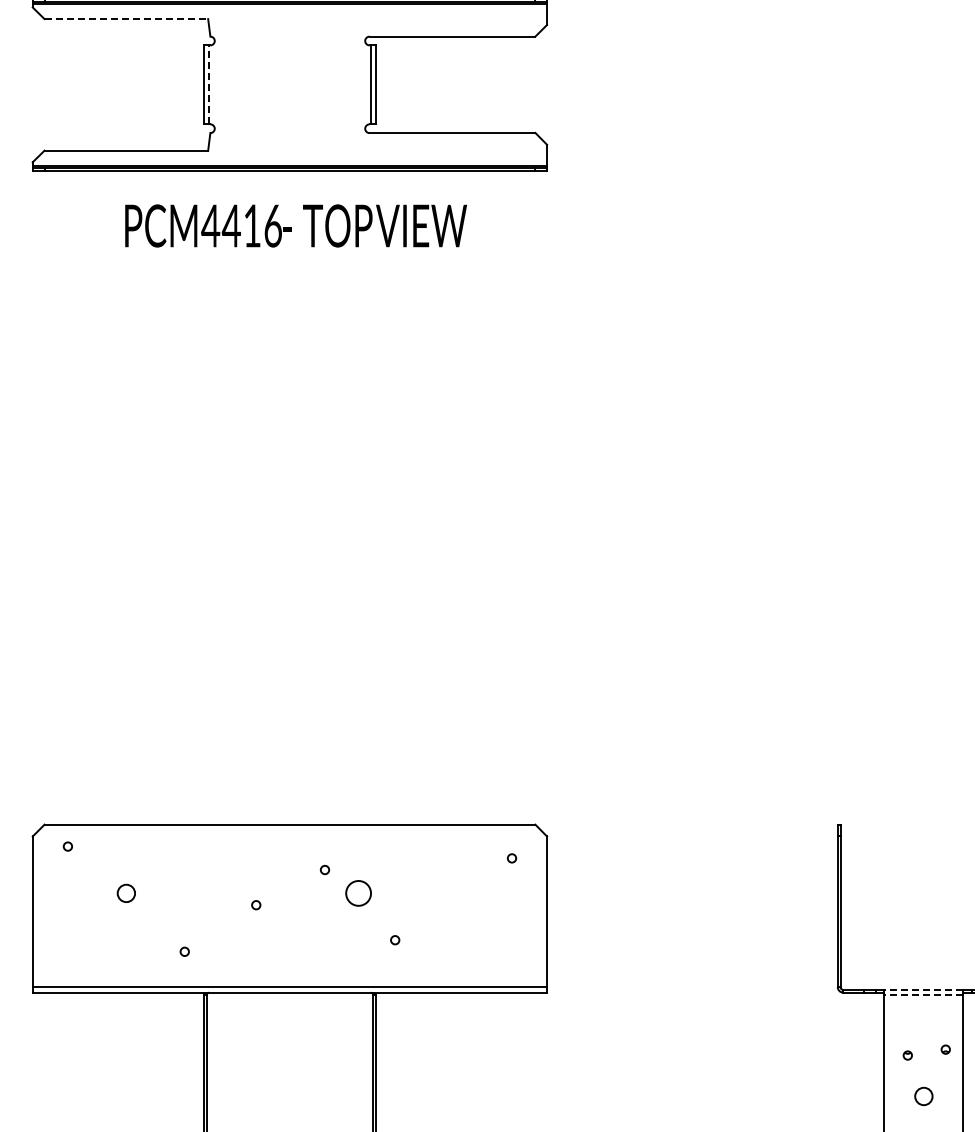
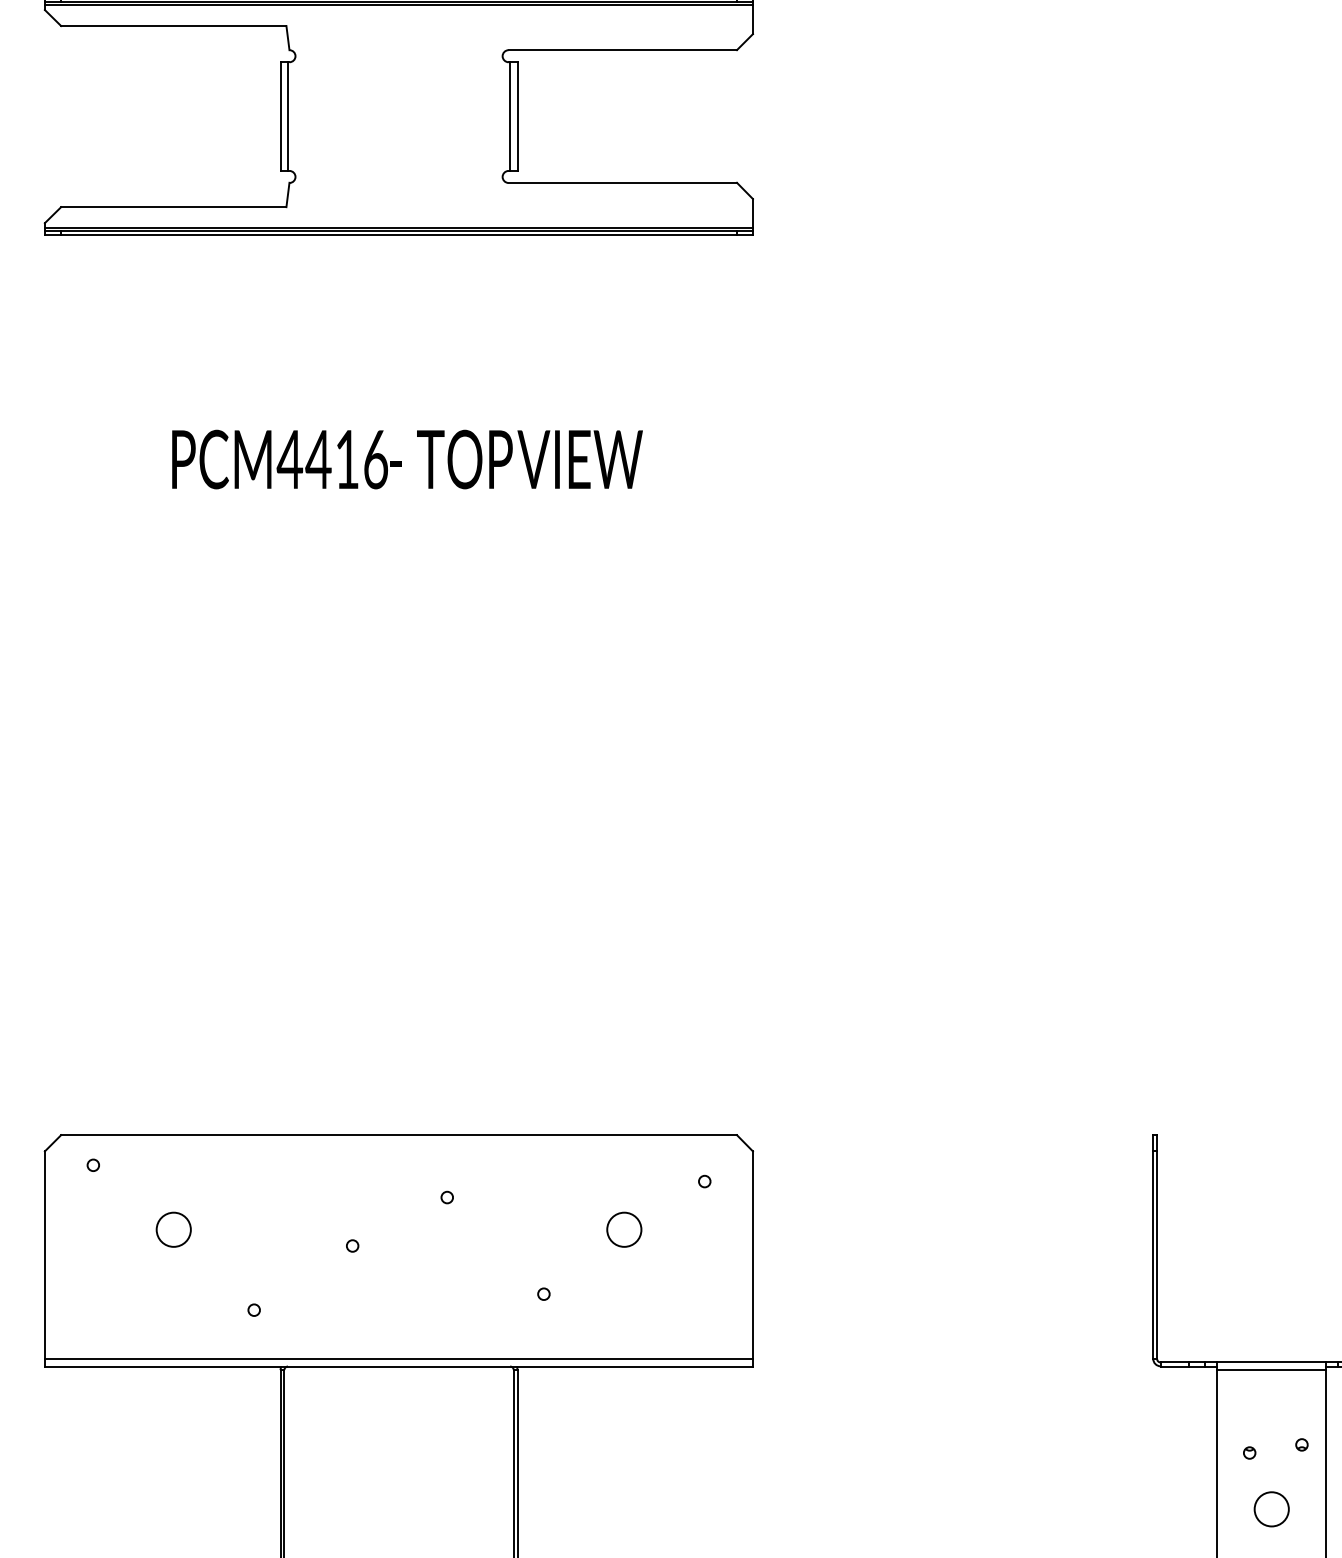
line: (126, 19) -> (173, 26), dashed -> solid
line: (209, 84) -> (288, 116), dashed -> solid
text: (295, 225) -> (406, 458), moved
circle: (126, 893) -> (173, 1229), size x1.43
circle: (358, 893) -> (624, 1229), moved
line: (923, 989) -> (1271, 1362), dashed -> solid
line: (923, 995) -> (1271, 1370), dashed -> solid
circle: (923, 1096) -> (1271, 1509), size x1.43

